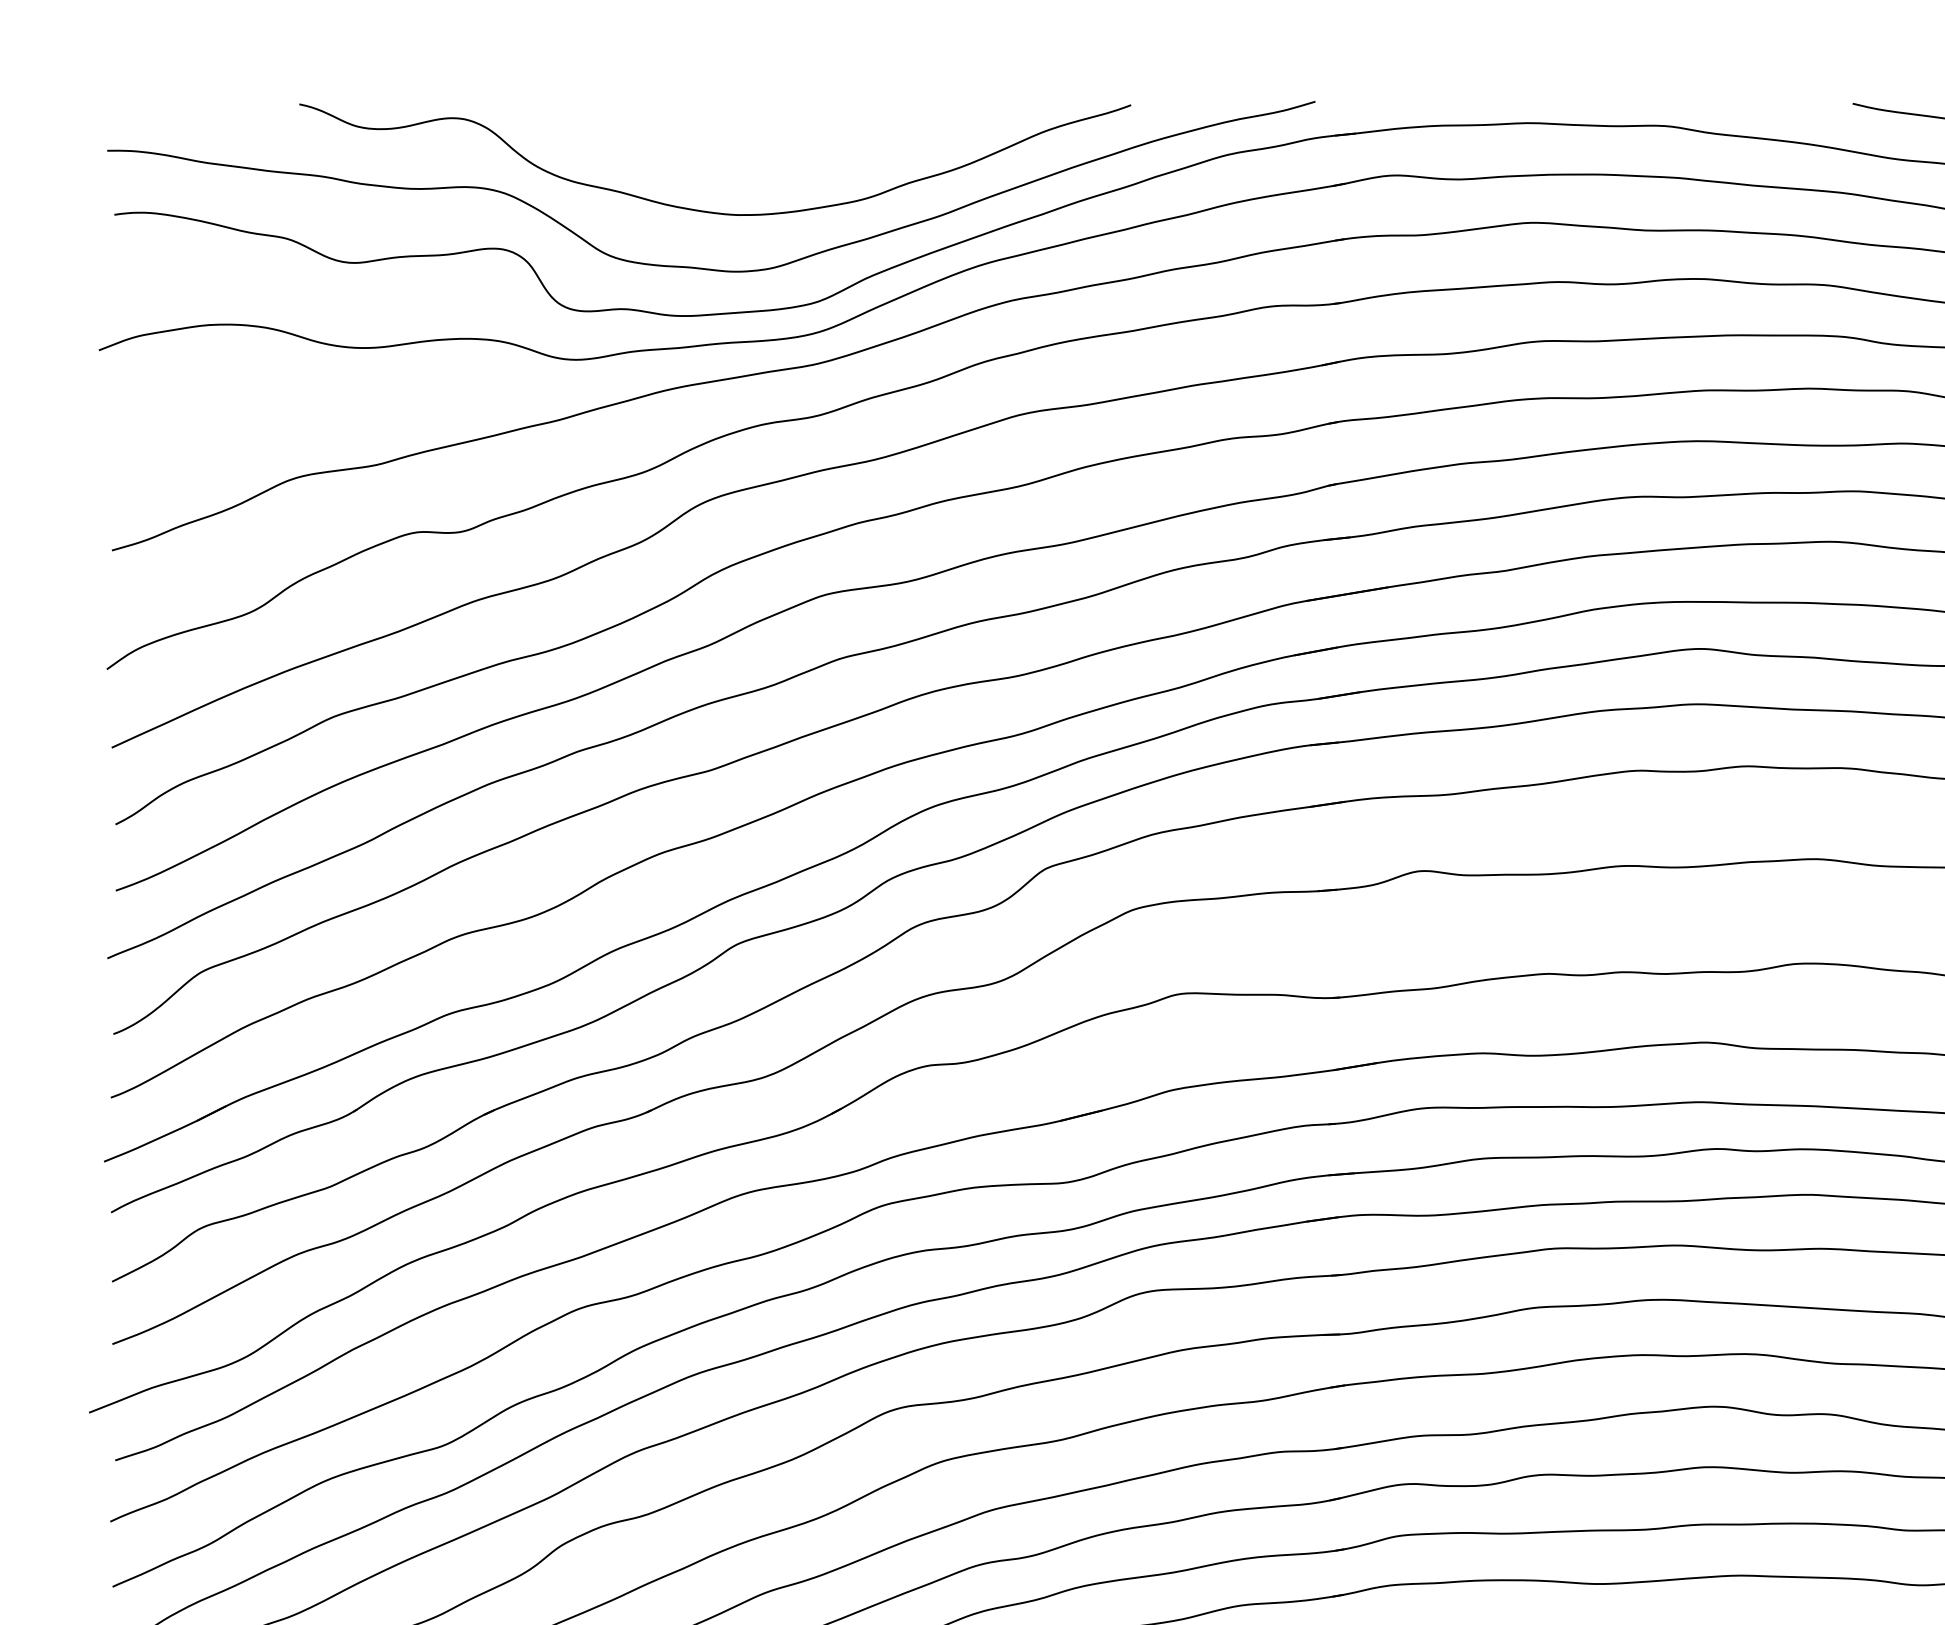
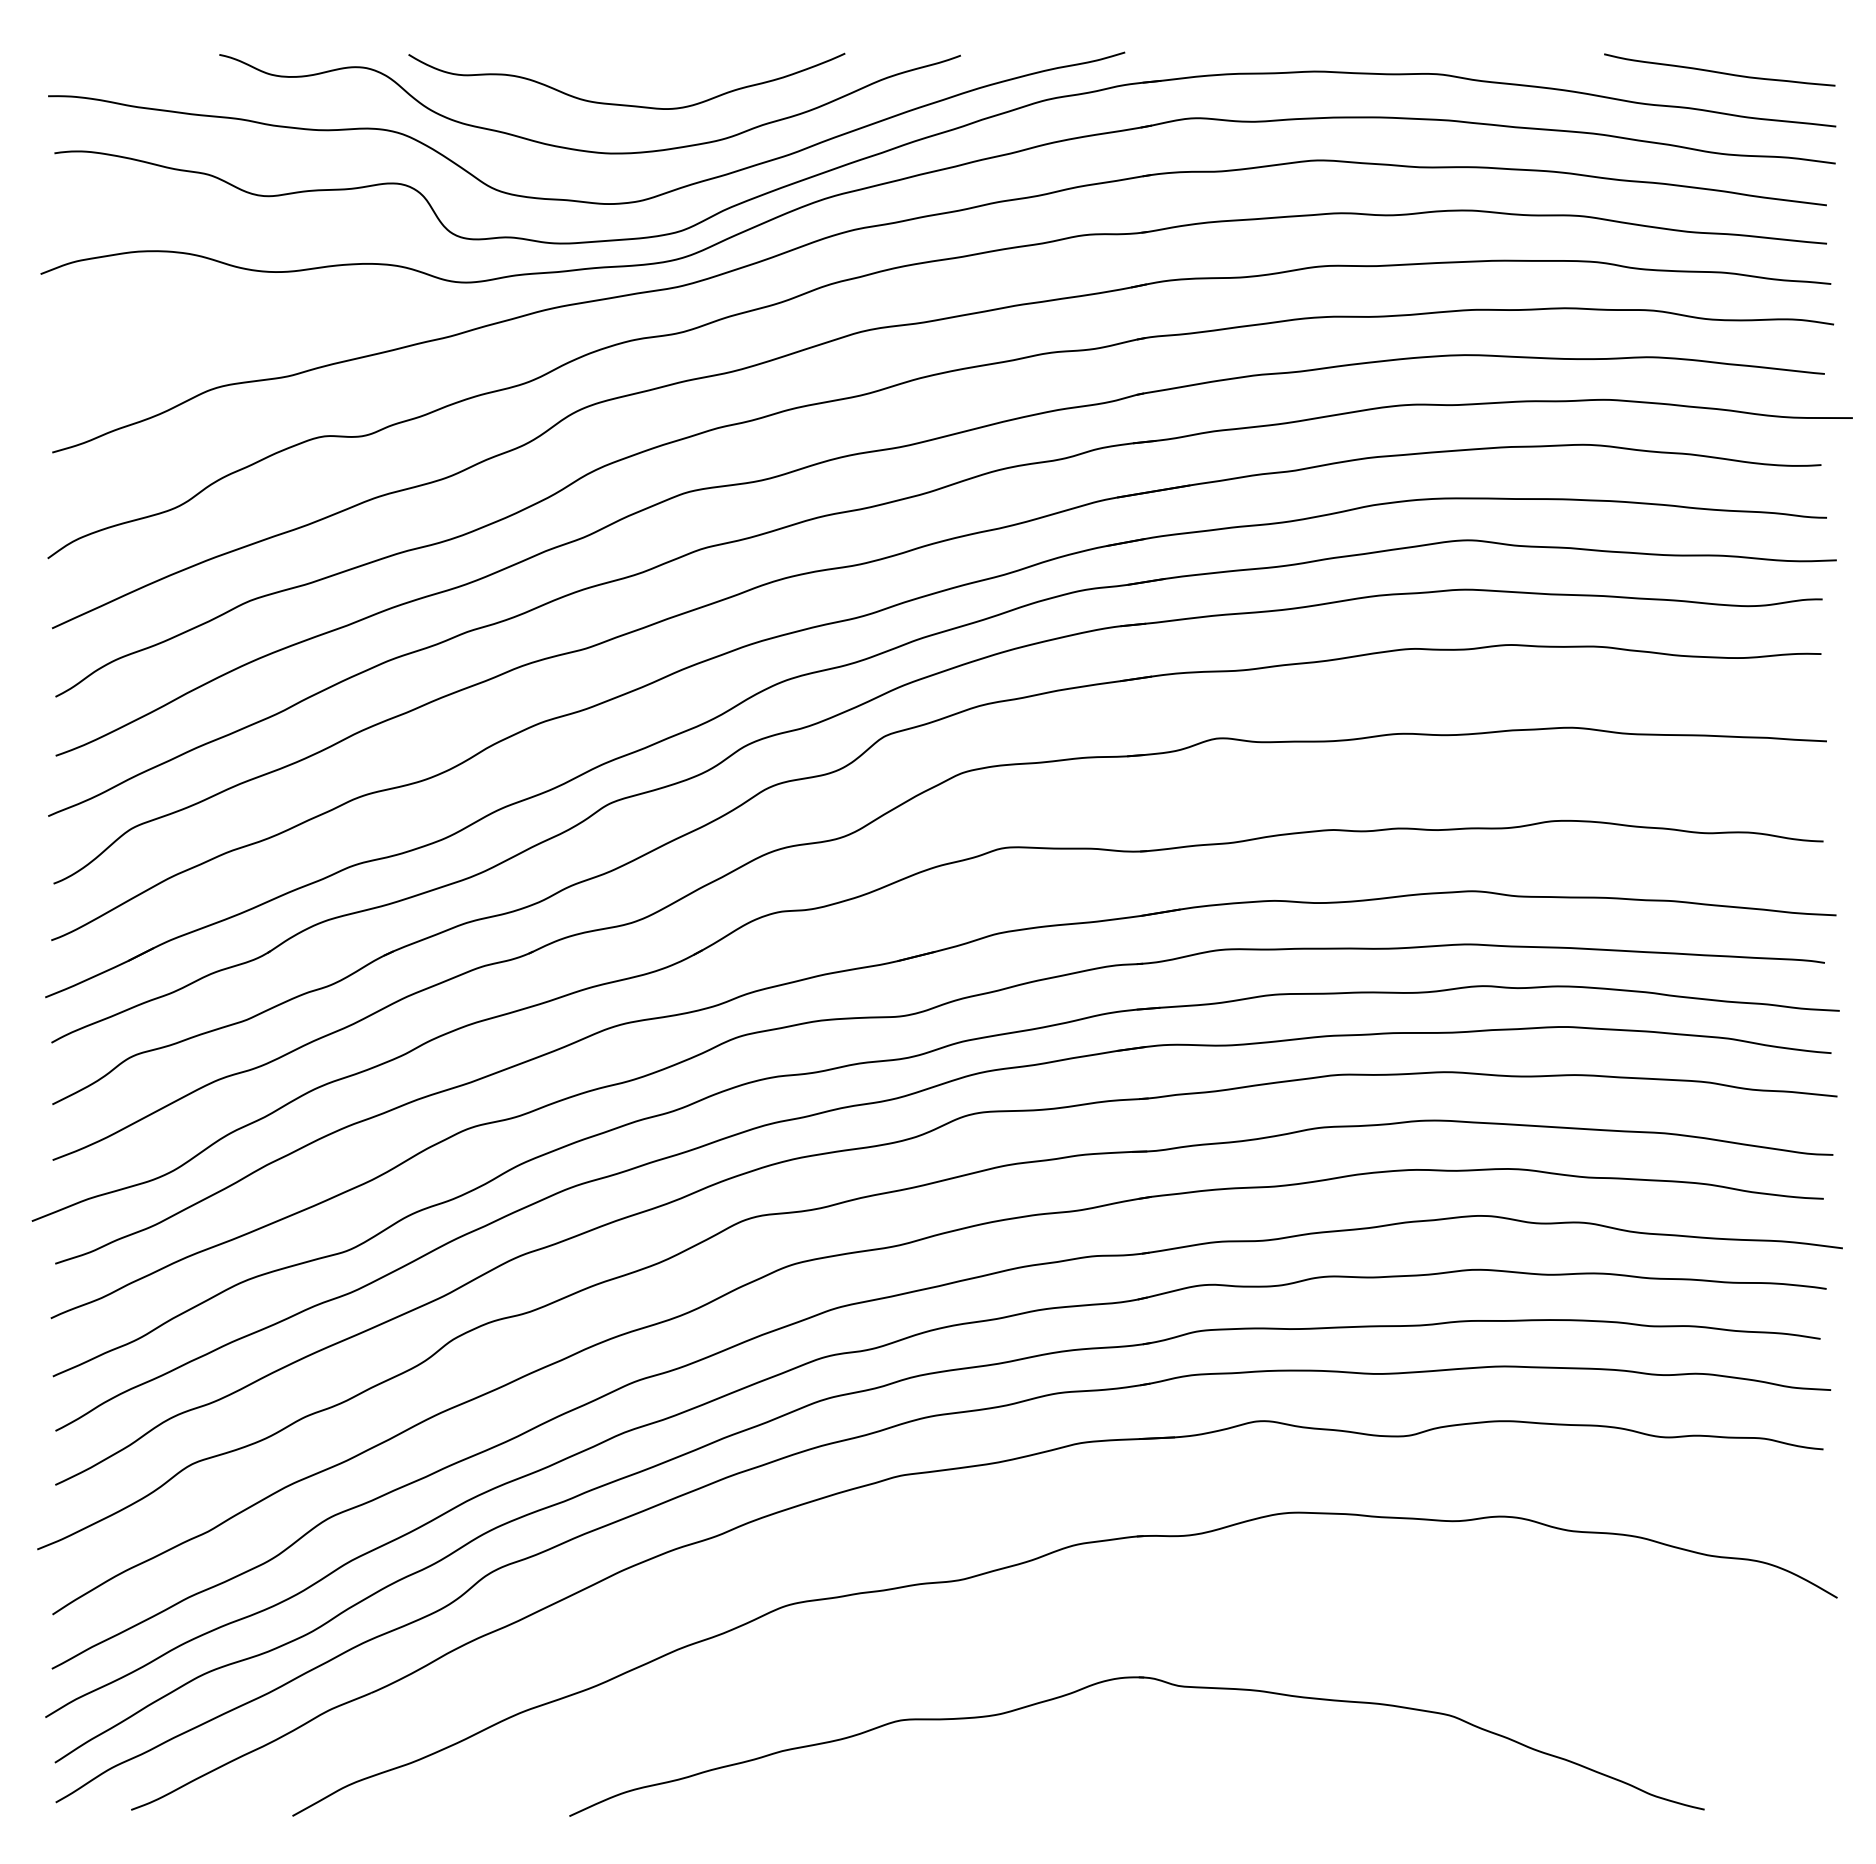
curve: (756, 160) -> (626, 104), added

